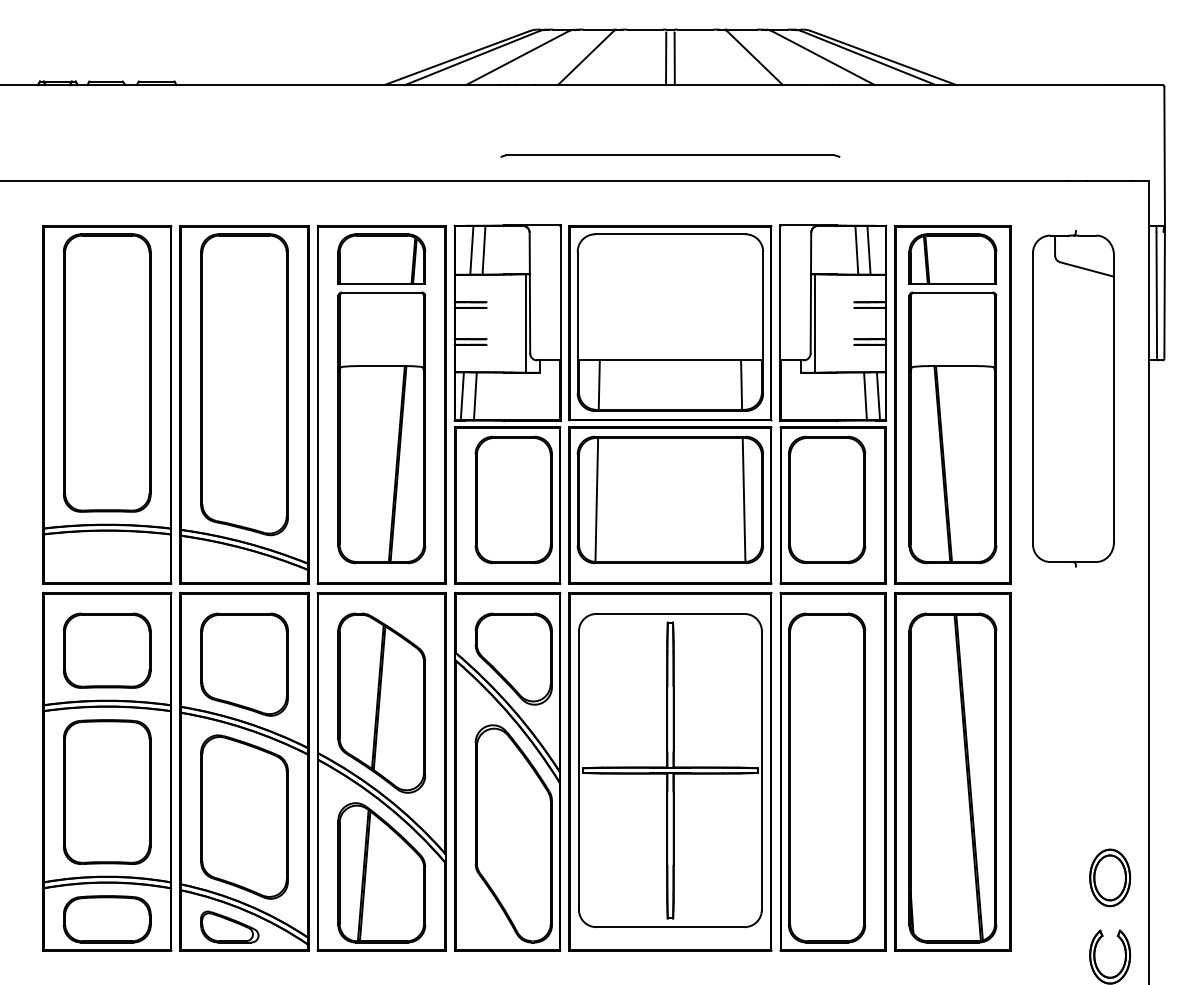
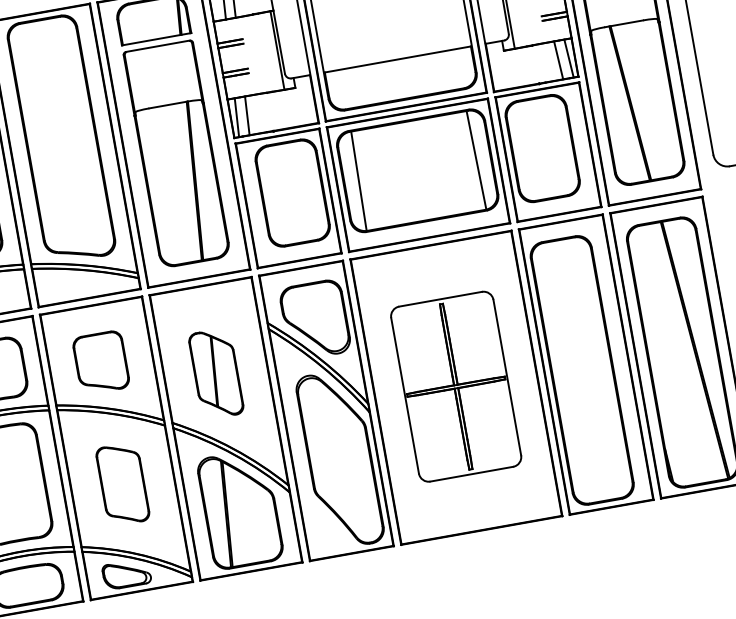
line: (598, 384) -> (343, 88), removed
line: (741, 384) -> (458, 68), removed
part: (244, 664) -> (101, 362), size x0.7
part: (381, 702) -> (215, 373), size x0.6
part: (670, 770) -> (456, 386), size x0.7
part: (244, 816) -> (122, 483), size x0.6

